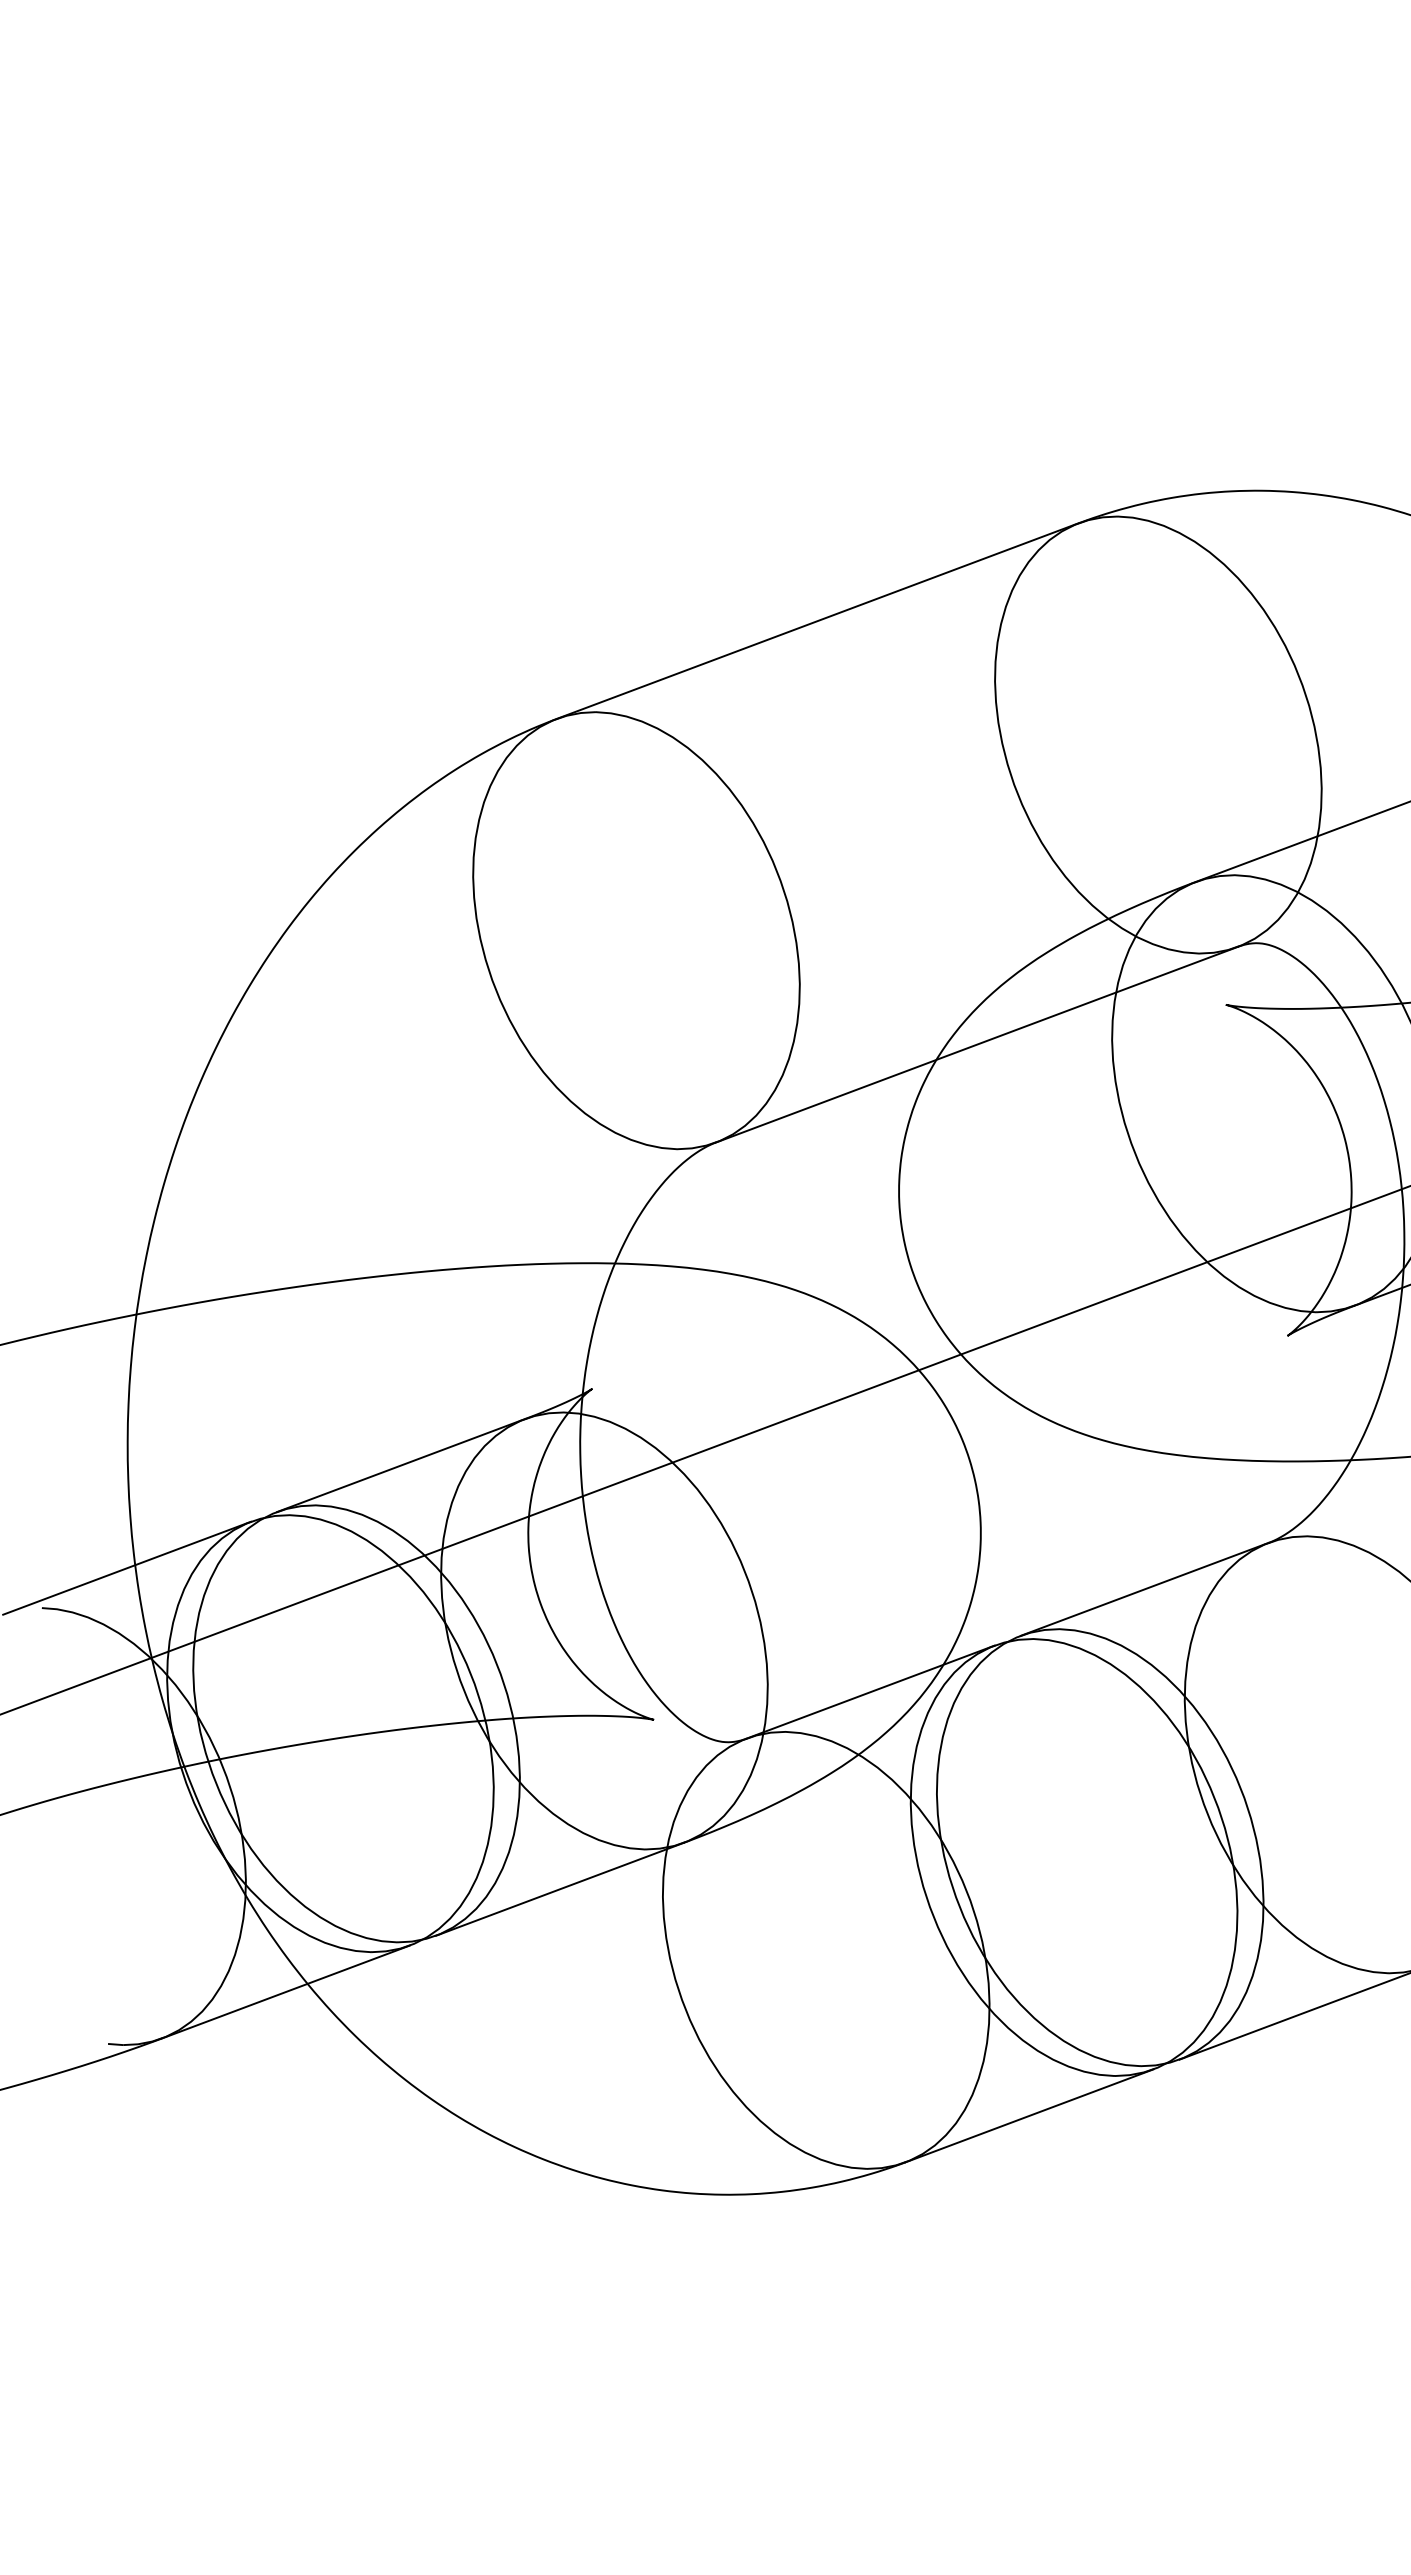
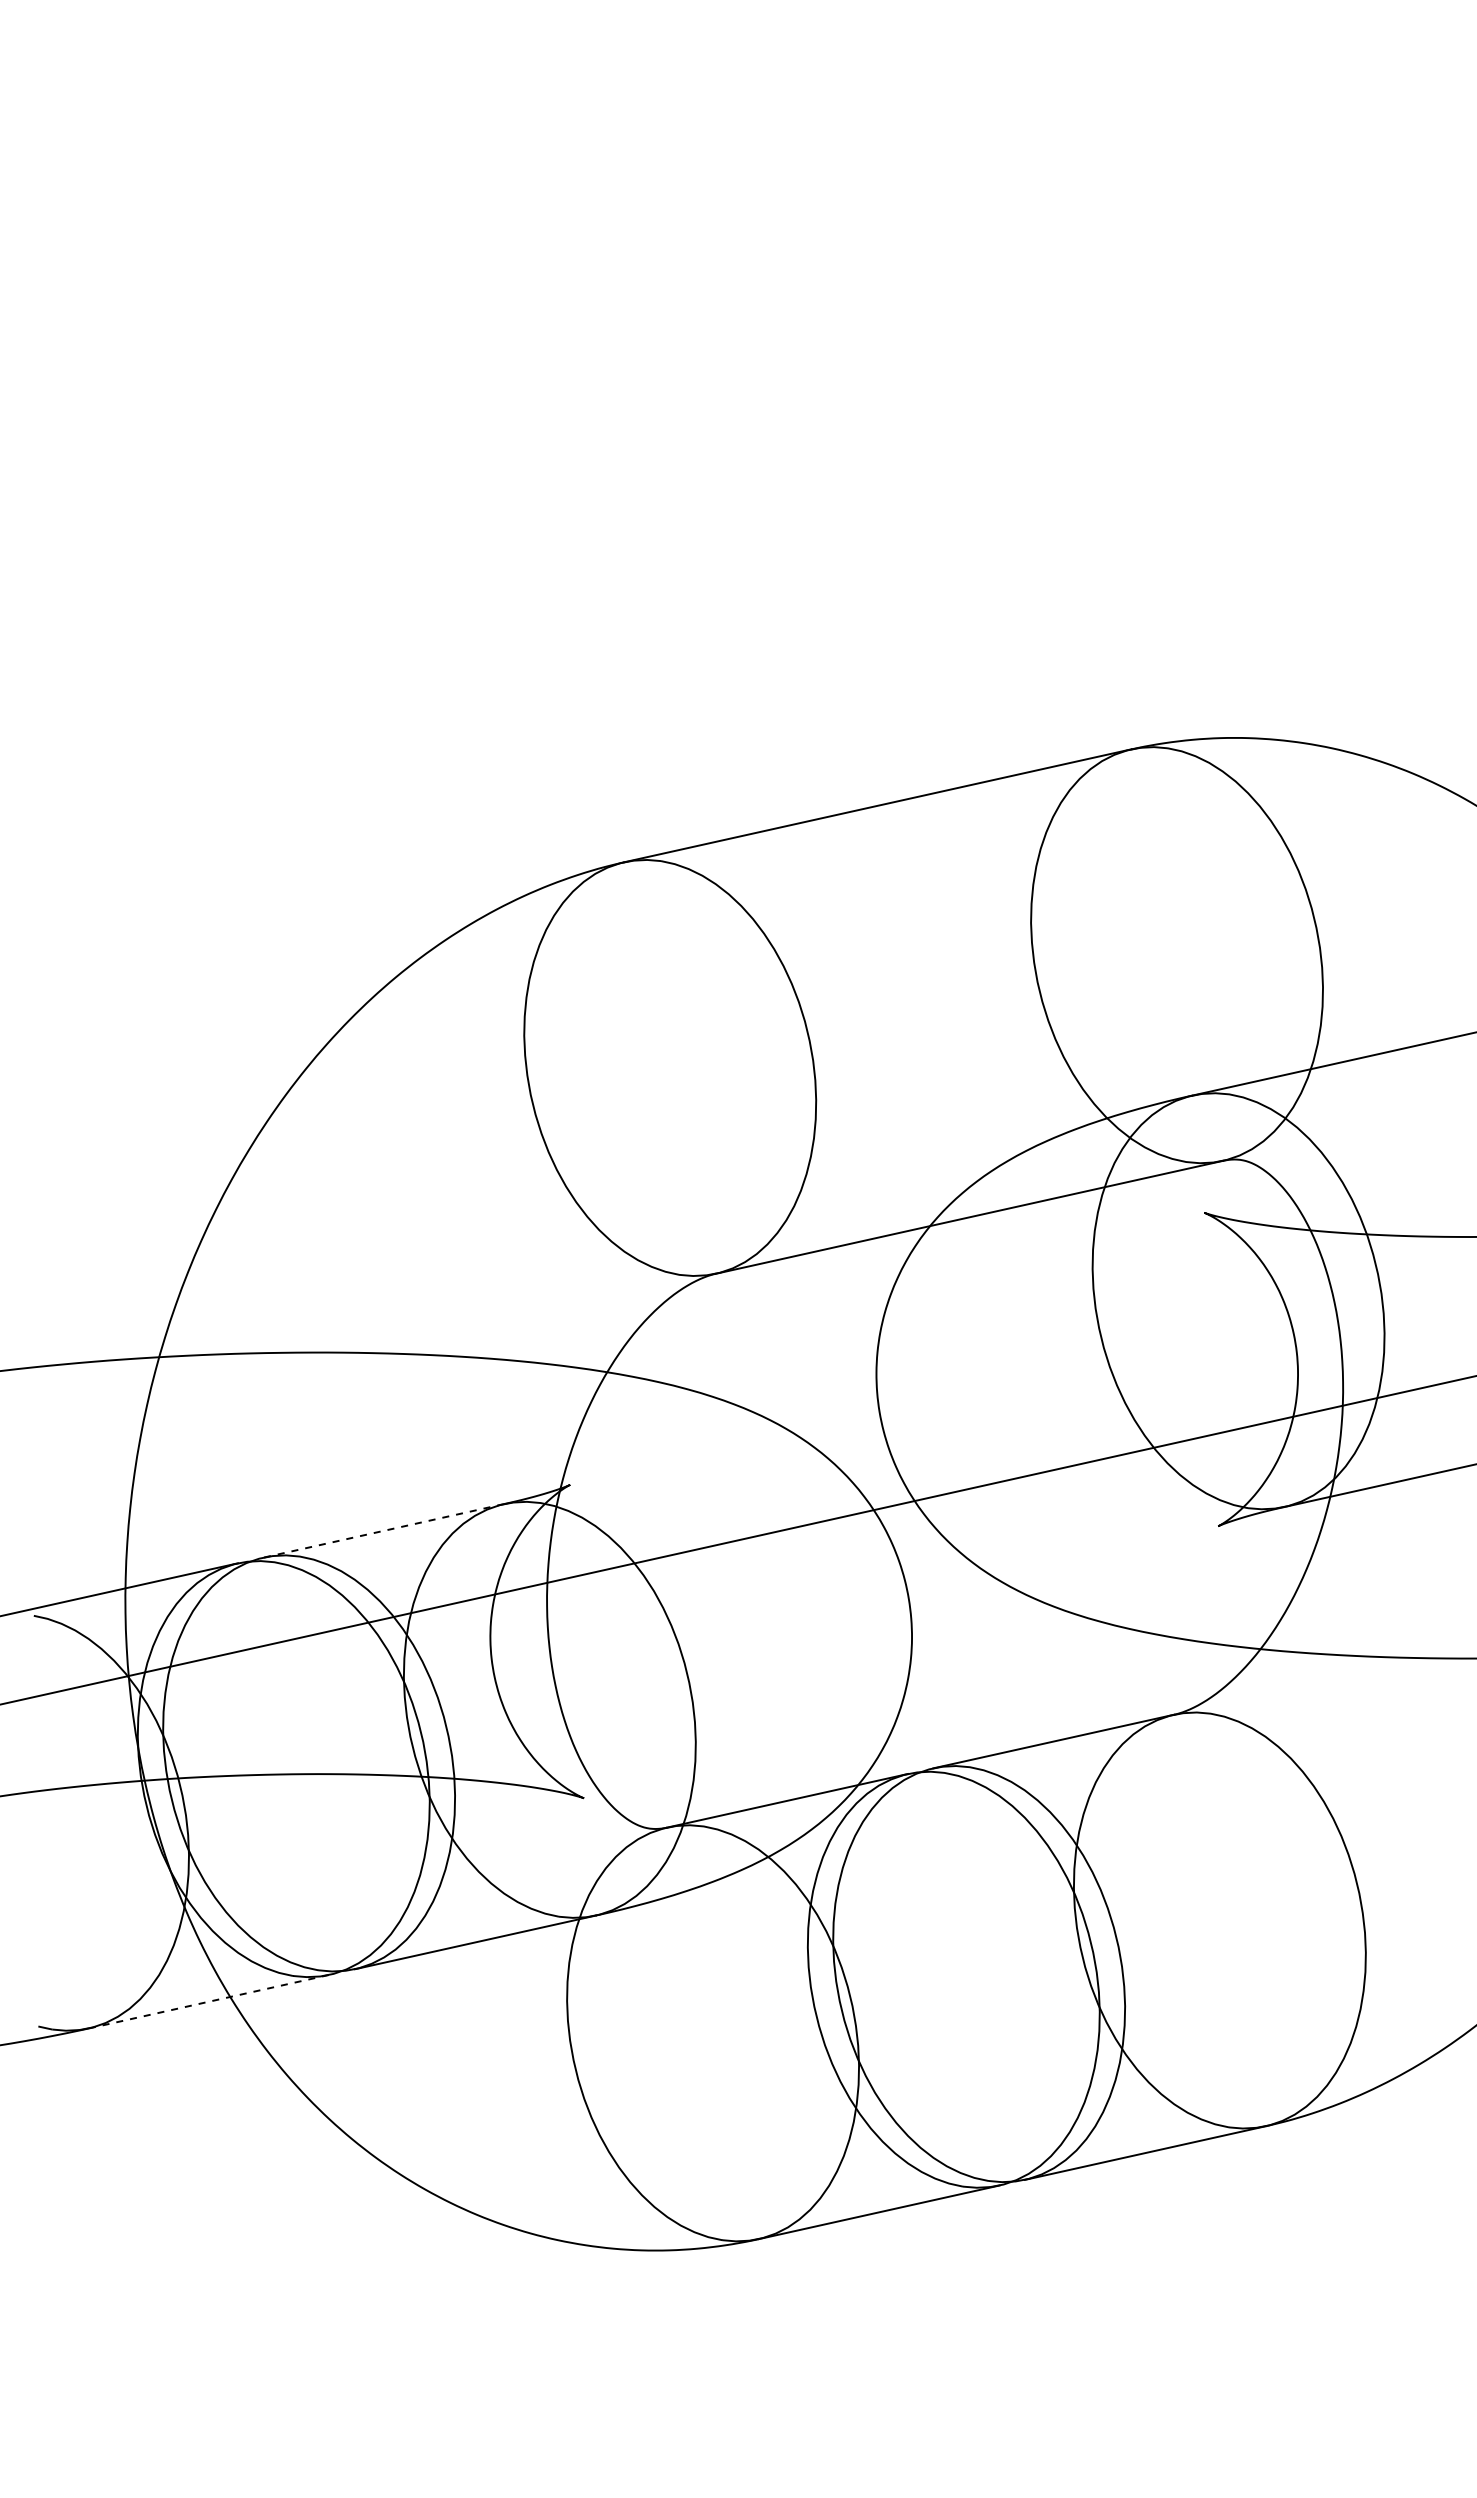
line: (400, 1466) -> (383, 1531), solid -> dashed
line: (286, 1991) -> (209, 2001), solid -> dashed

